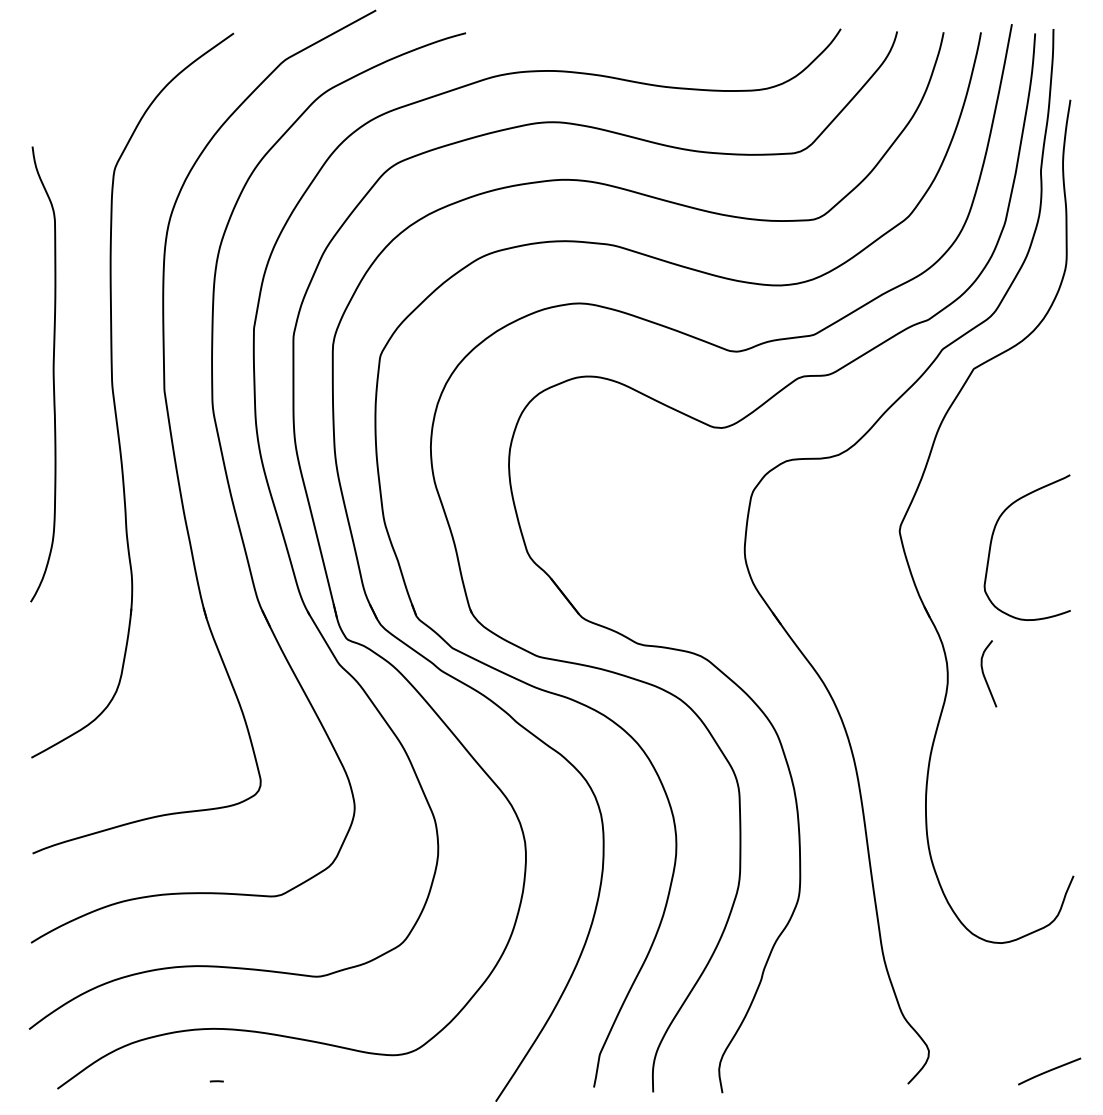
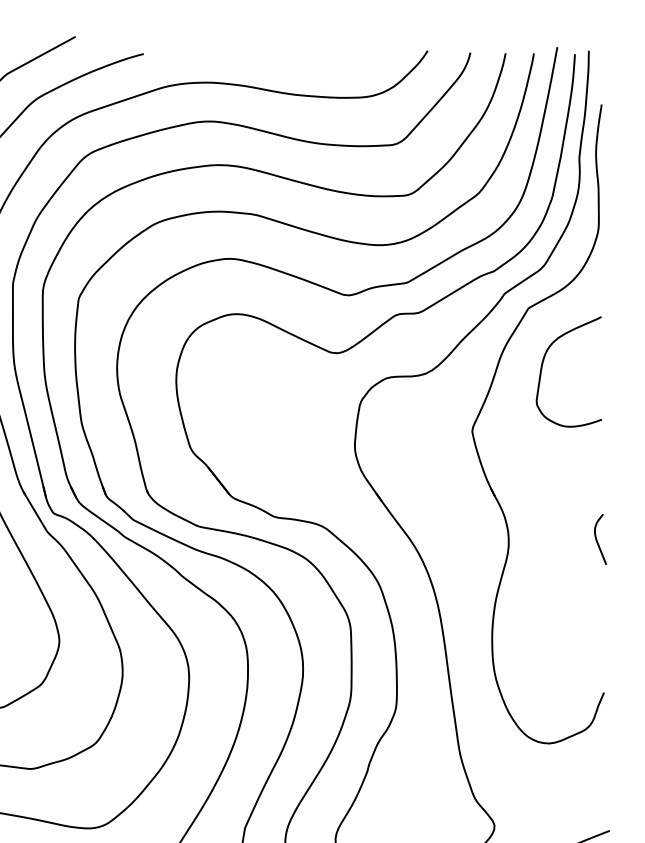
curve: (992, 541) -> (542, 367), moved
curve: (984, 673) -> (597, 539), moved

